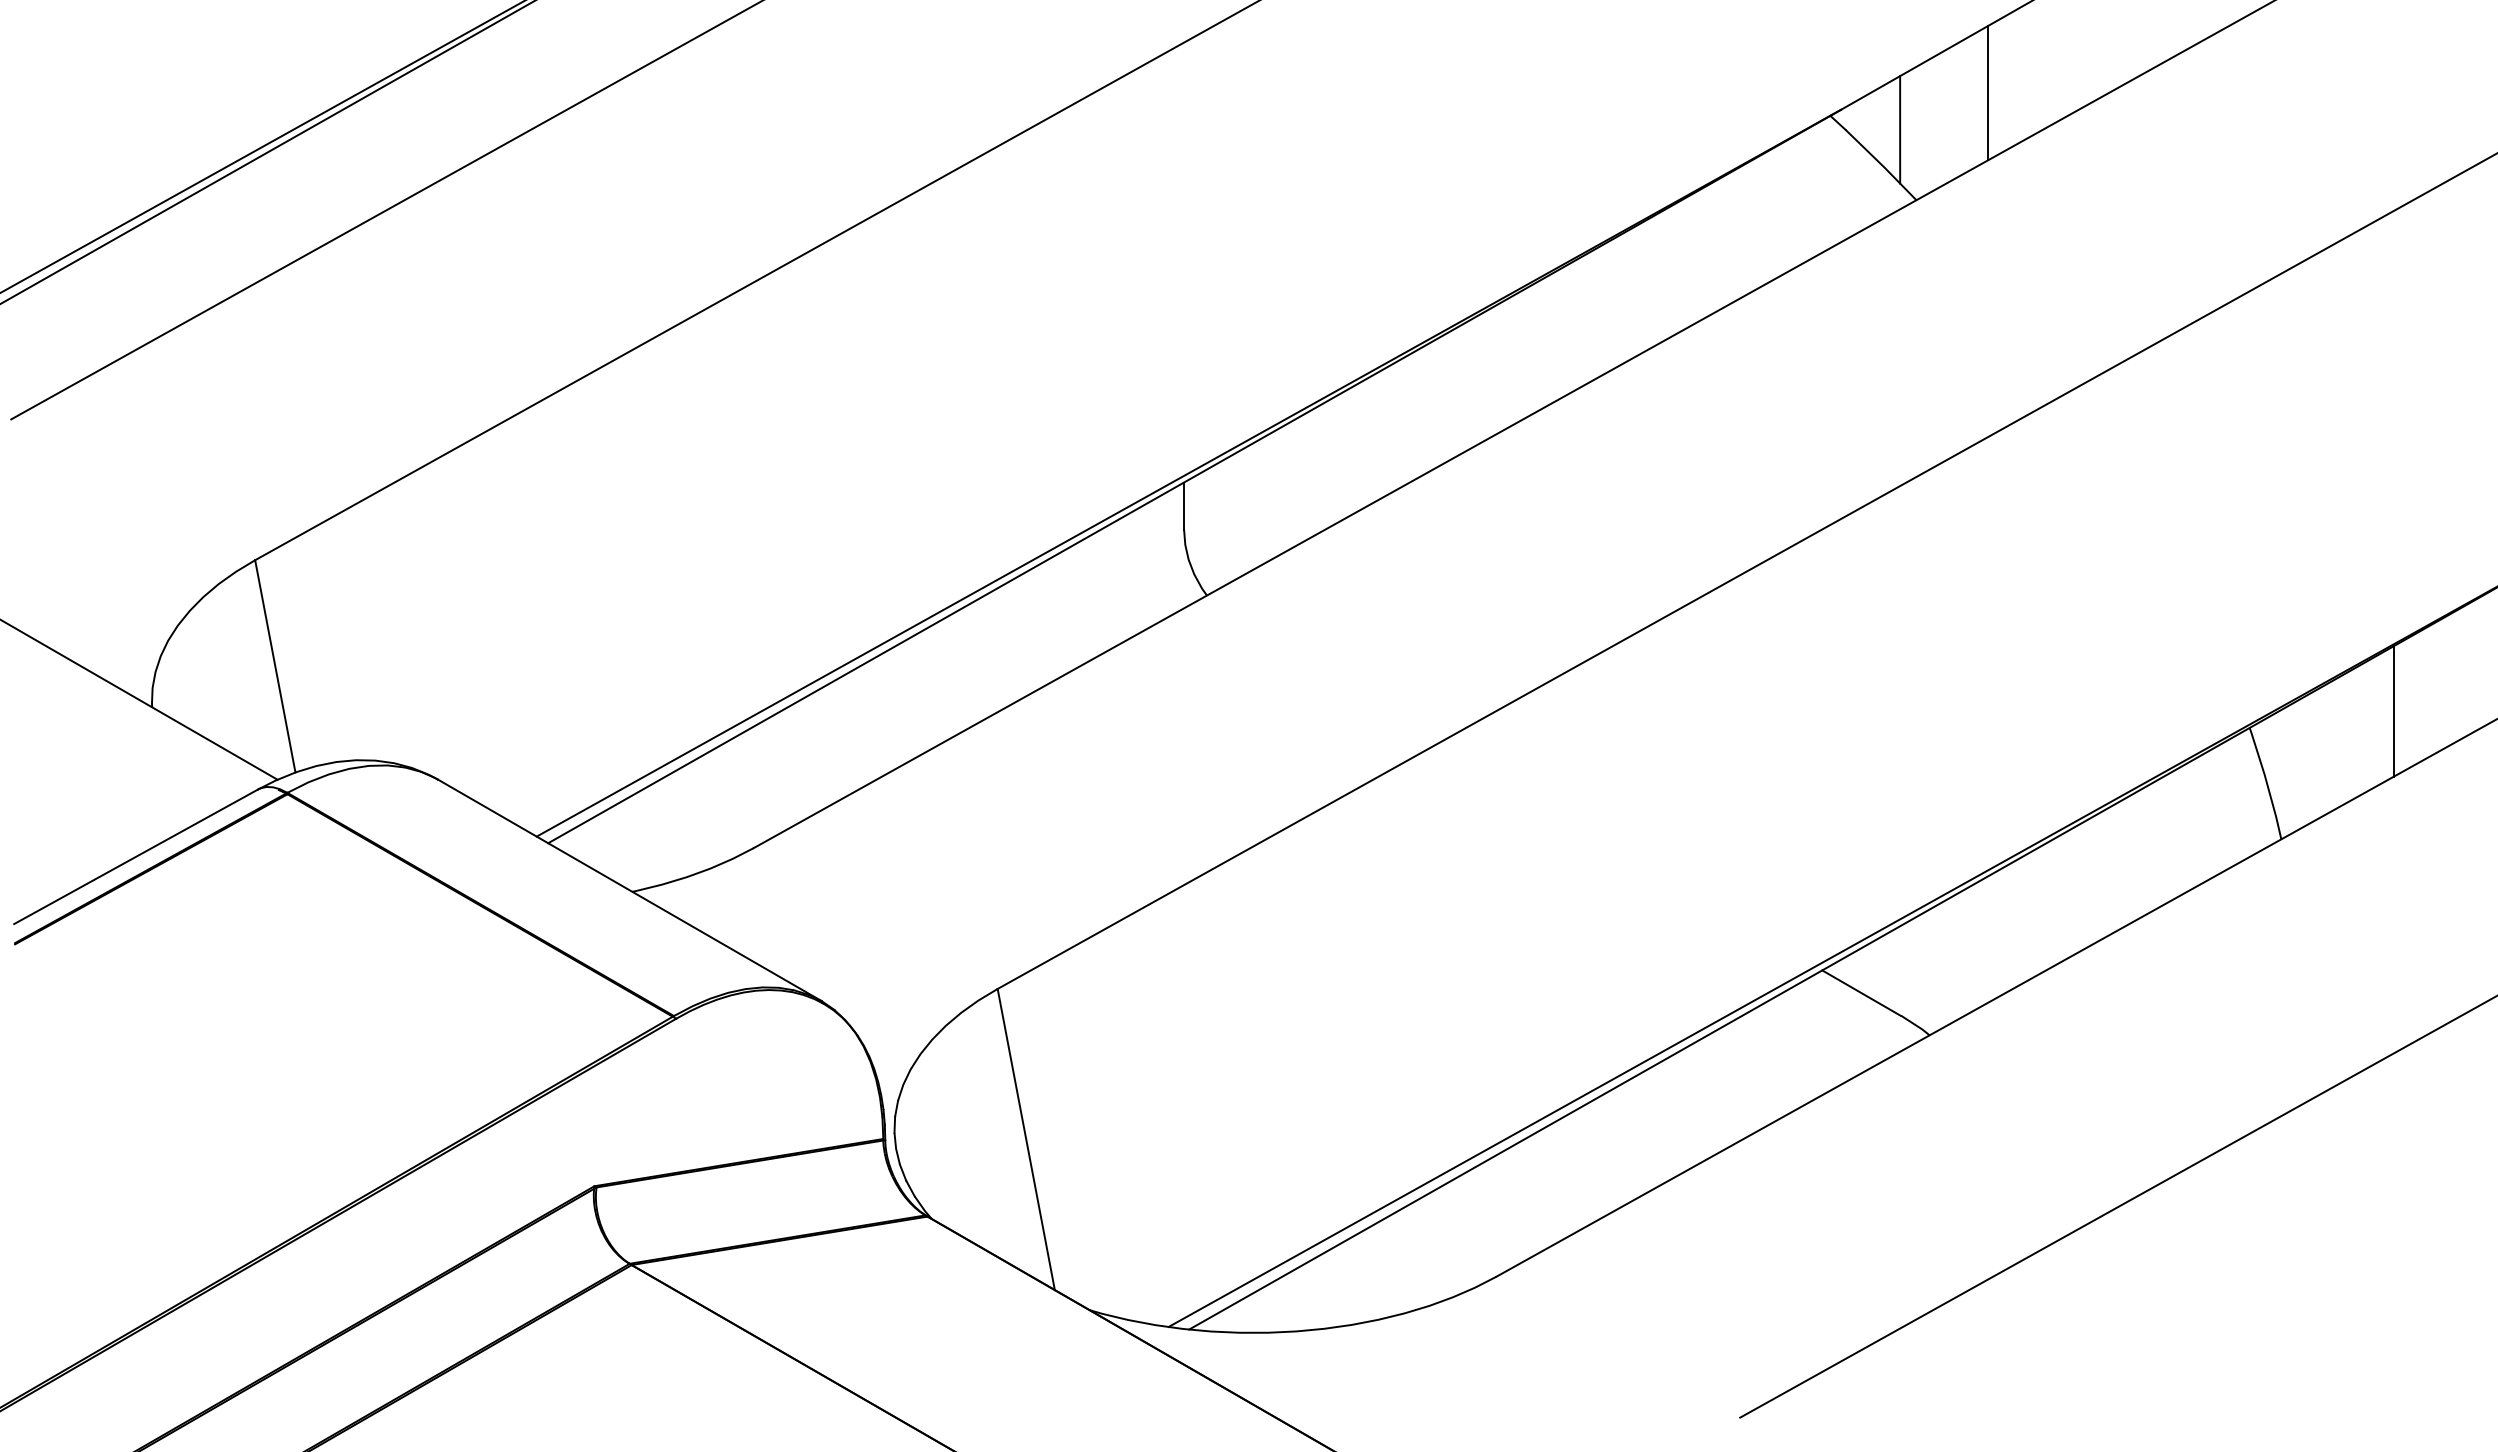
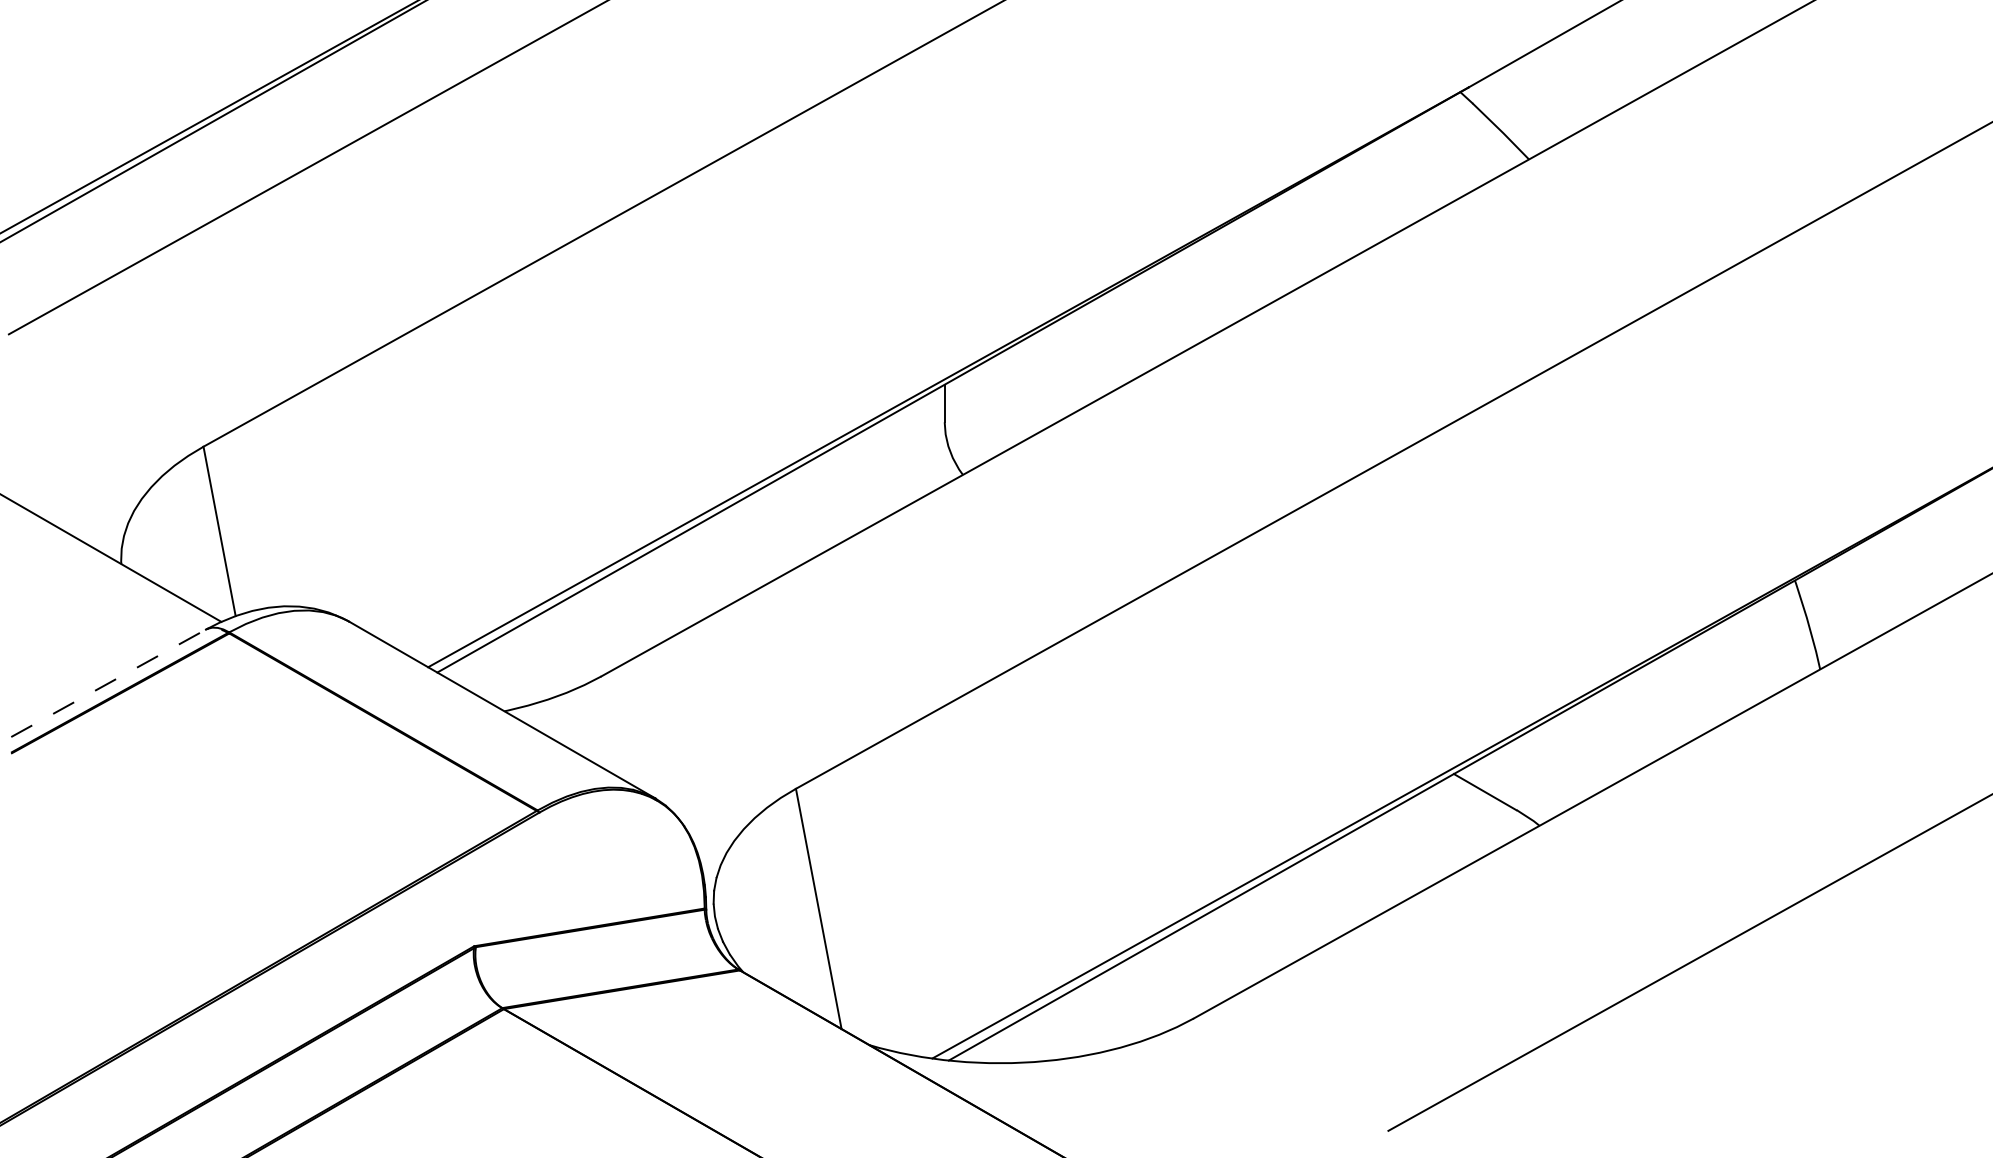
line: (1988, 92) -> (1586, 73), removed
line: (1900, 129) -> (1516, 103), removed
line: (2393, 711) -> (1909, 567), removed
line: (136, 856) -> (108, 683), solid -> dashed

